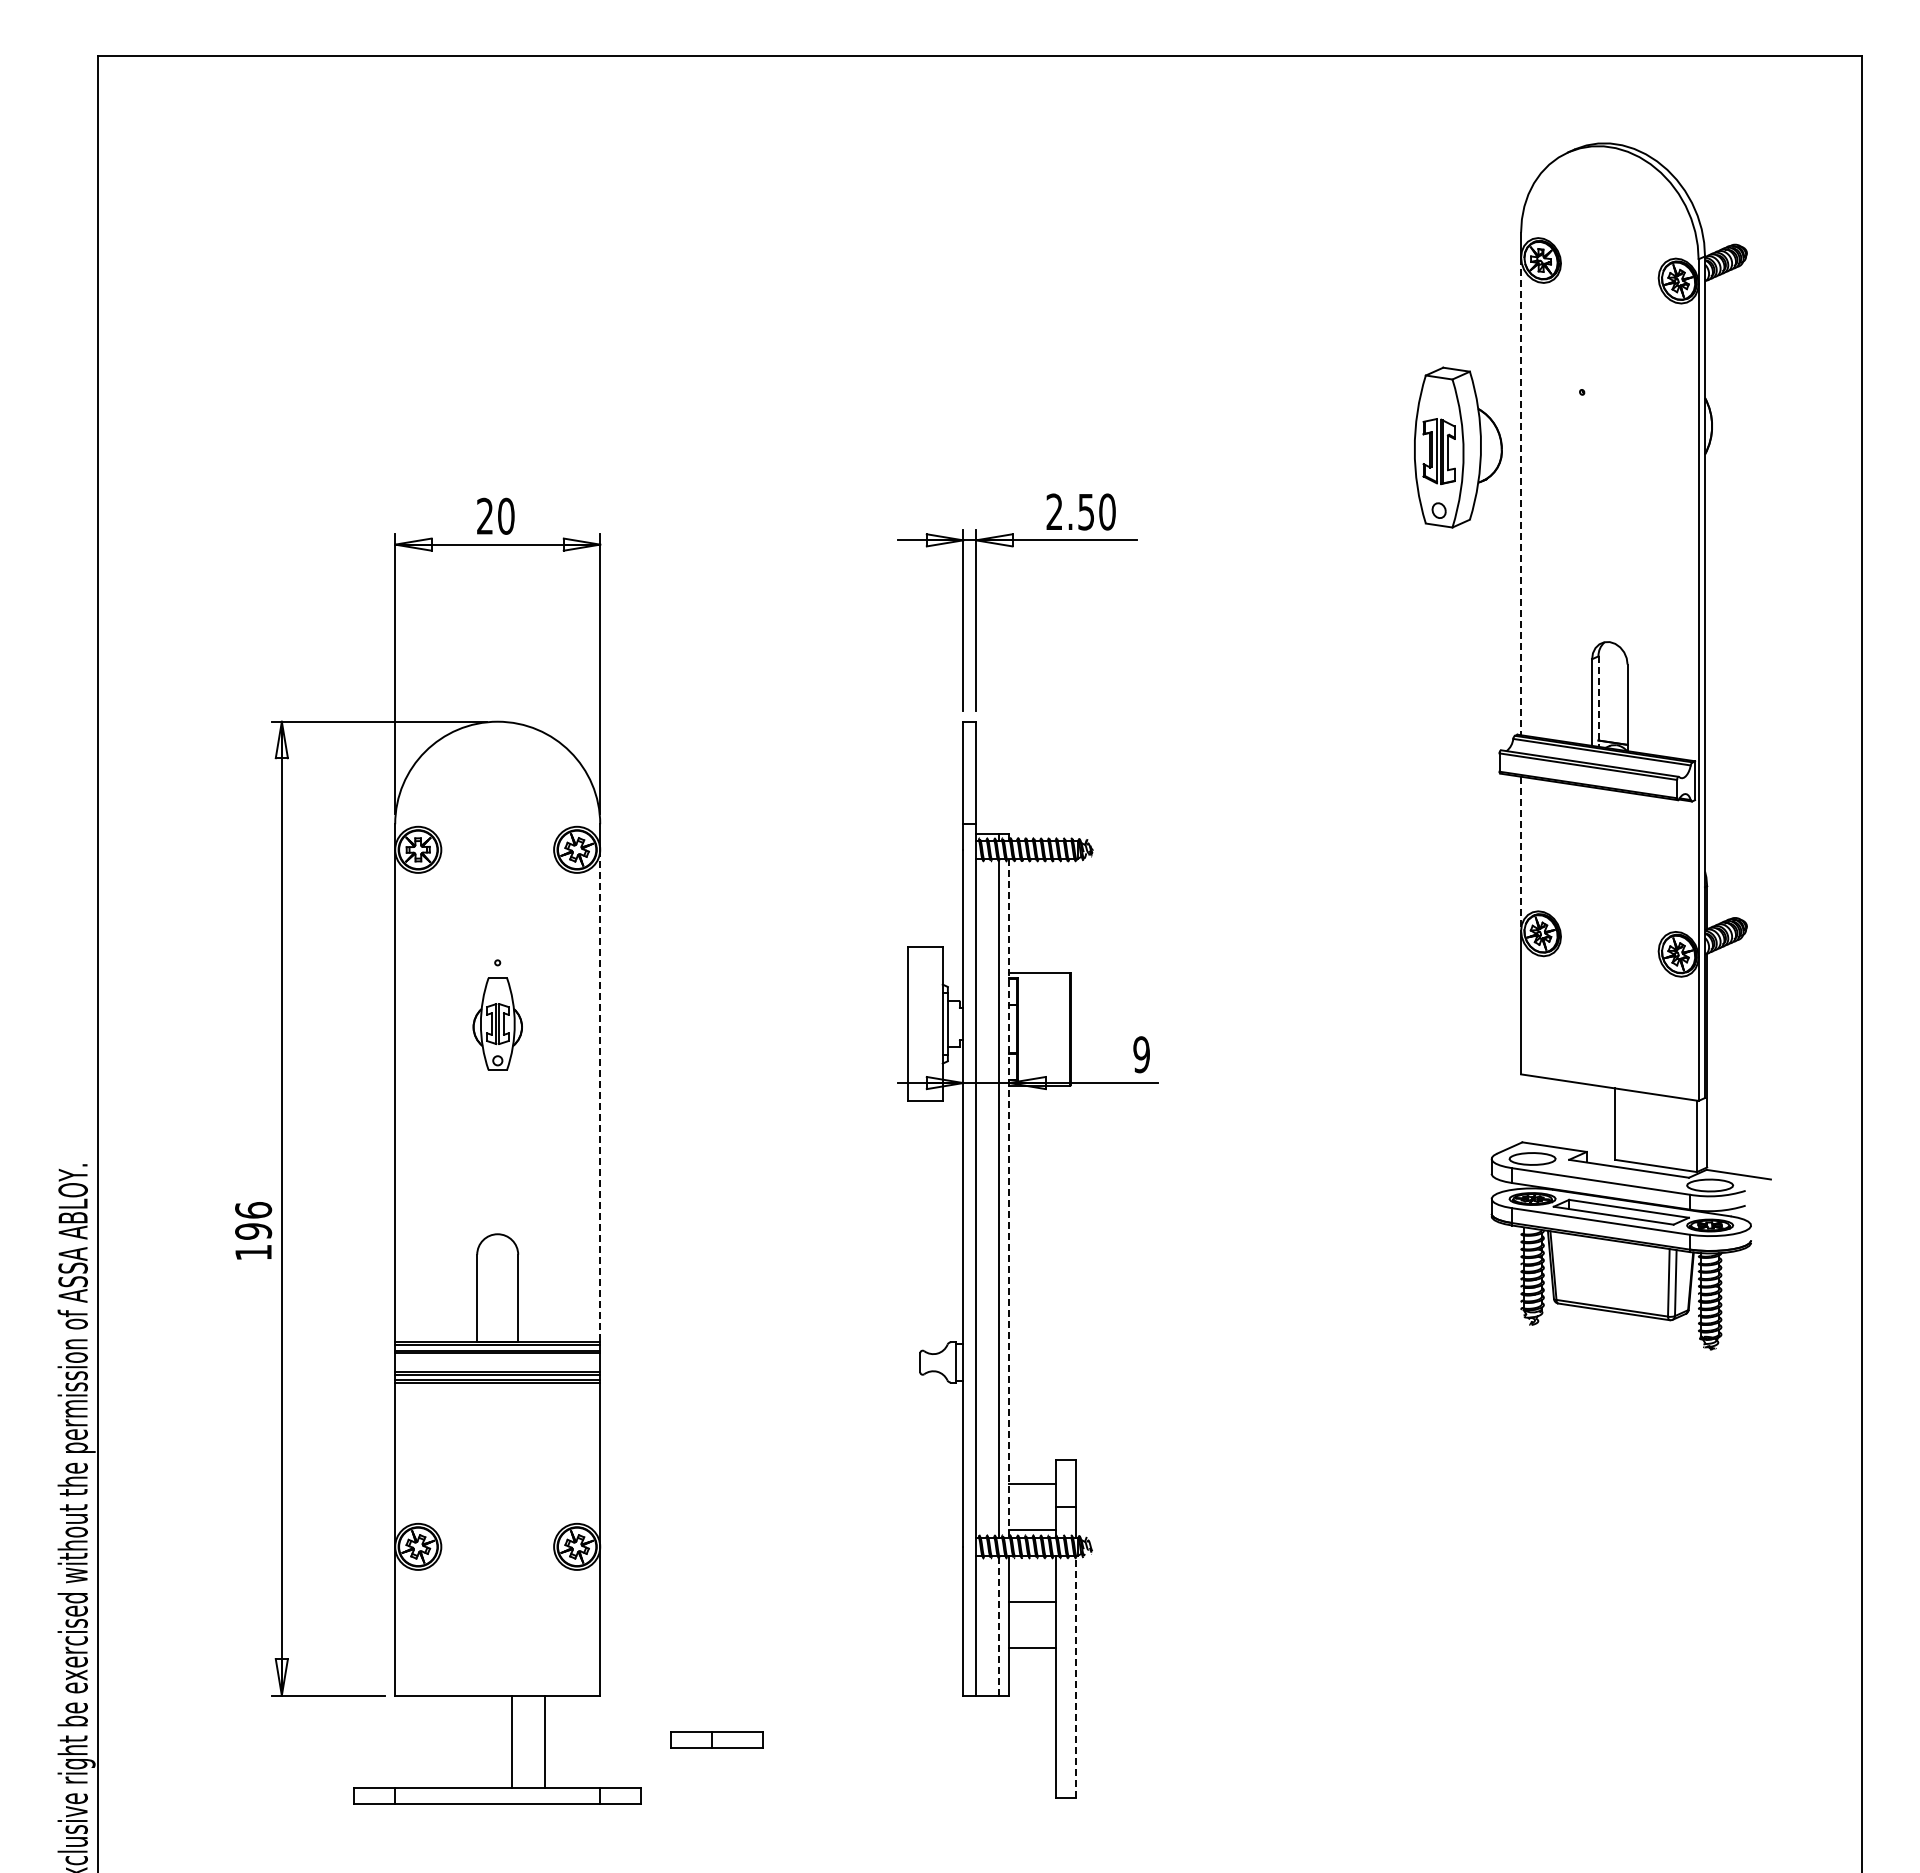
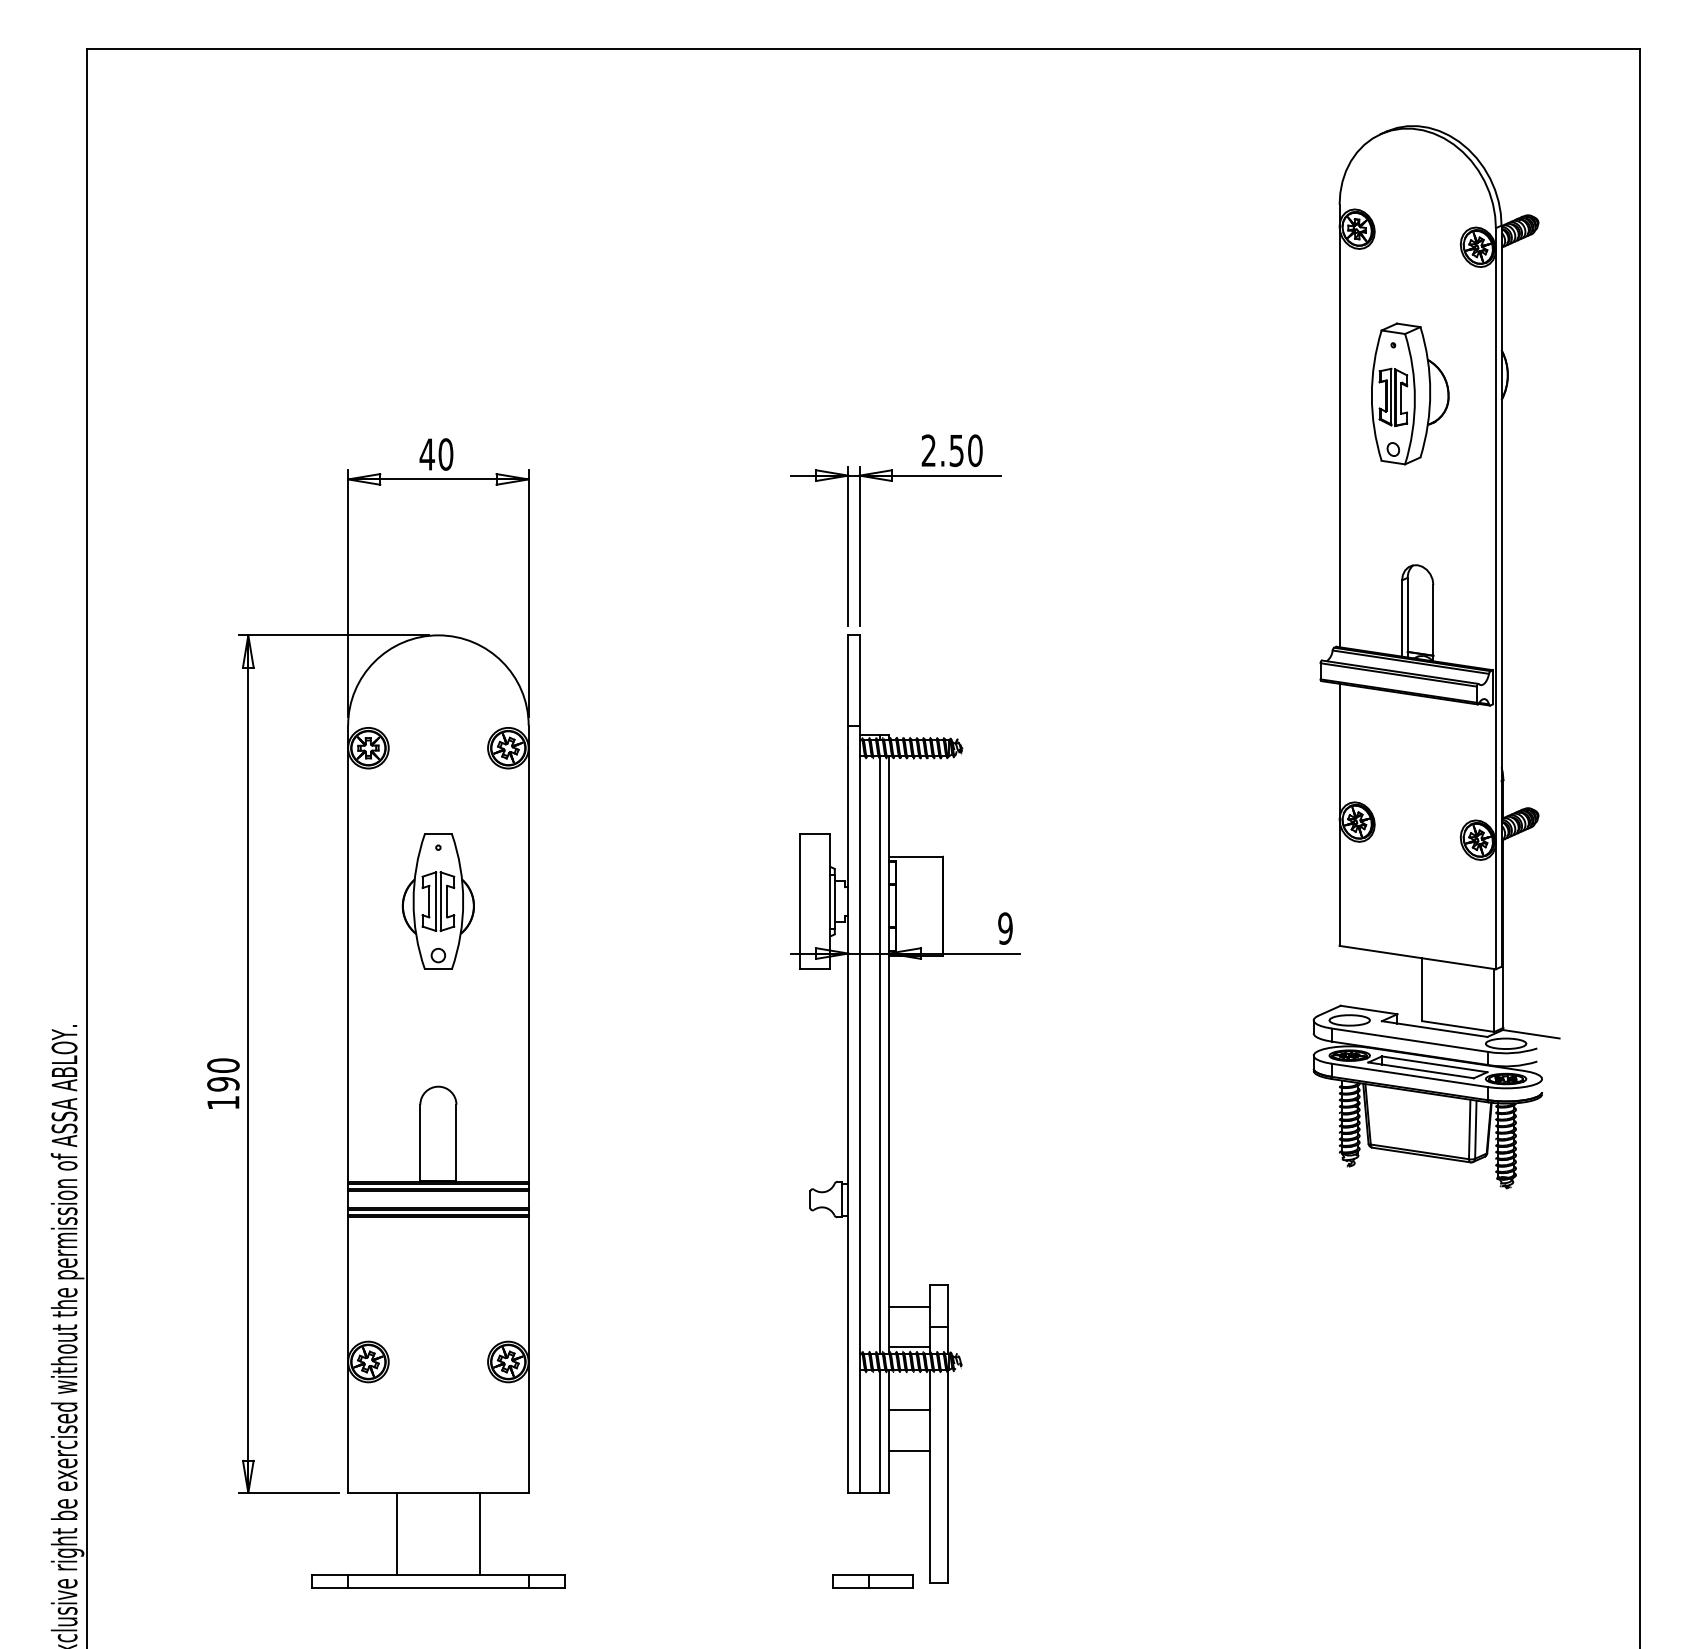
part: (1458, 447) -> (1410, 393), moved
line: (1521, 496) -> (1339, 437), dashed -> solid
text: (484, 515) -> (426, 453), 20 -> 40
line: (1598, 702) -> (1407, 618), dashed -> solid
line: (1521, 854) -> (1339, 752), dashed -> solid
part: (497, 1023) -> (438, 901), size x1.67
line: (600, 1096) -> (528, 965), dashed -> solid
line: (1009, 1198) -> (889, 1055), dashed -> solid
text: (253, 1210) -> (223, 1065), 196 -> 190
line: (999, 1626) -> (880, 1432), dashed -> solid
line: (1076, 1677) -> (948, 1477), dashed -> solid
part: (716, 1739) -> (872, 1580), moved
line: (512, 1741) -> (396, 1533), moved

